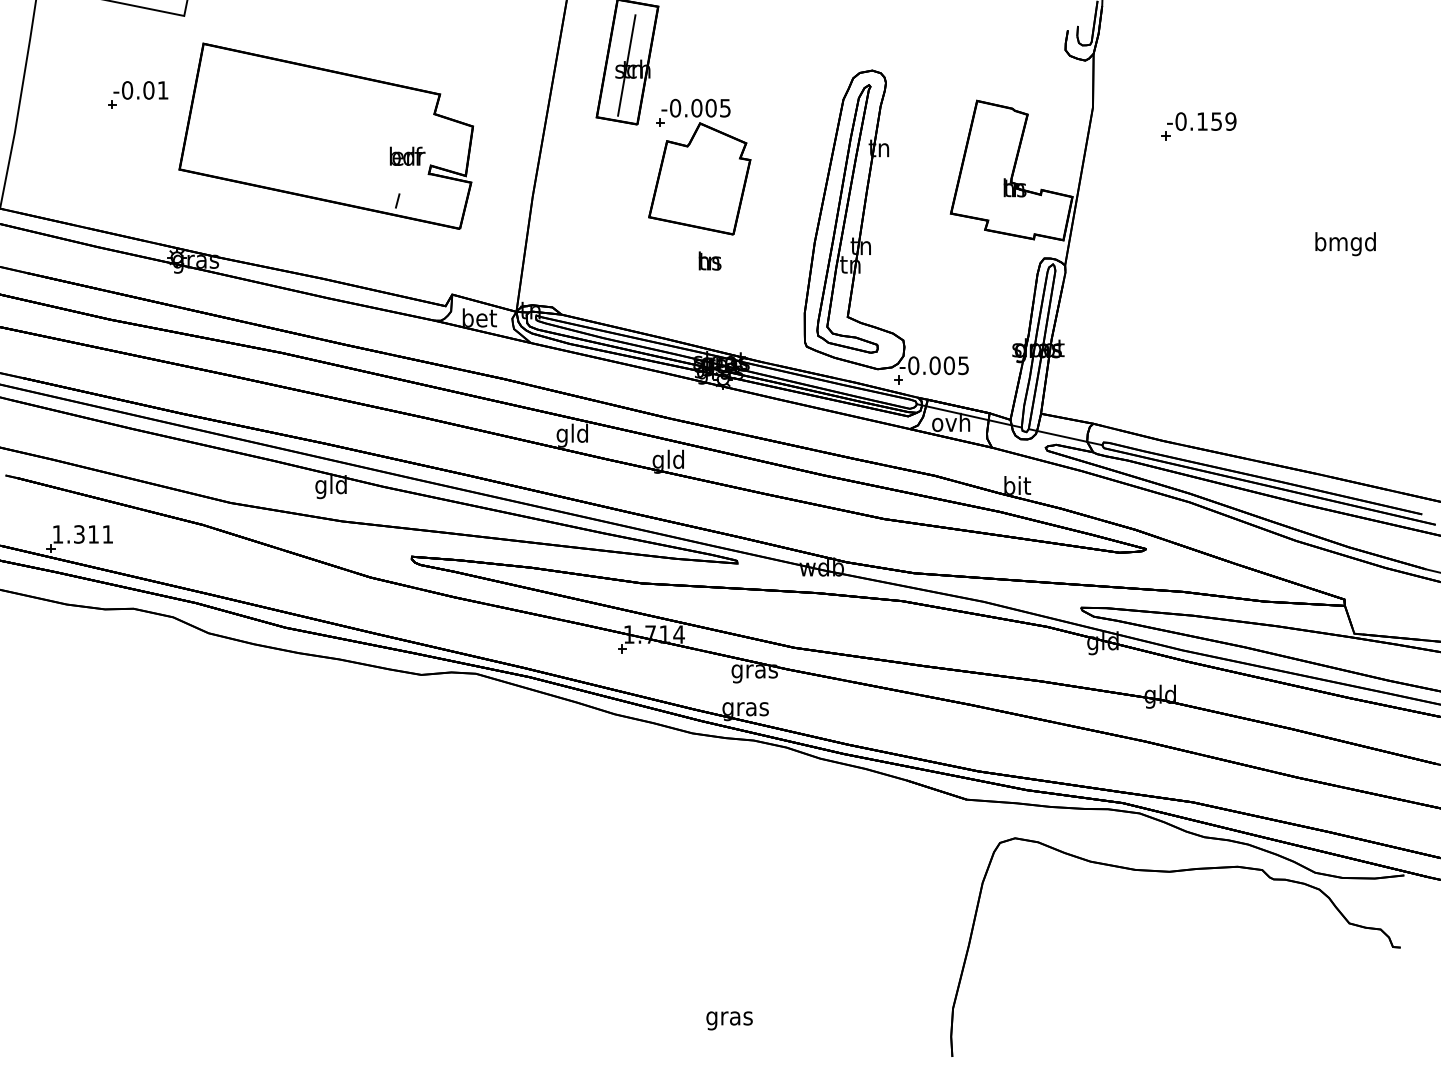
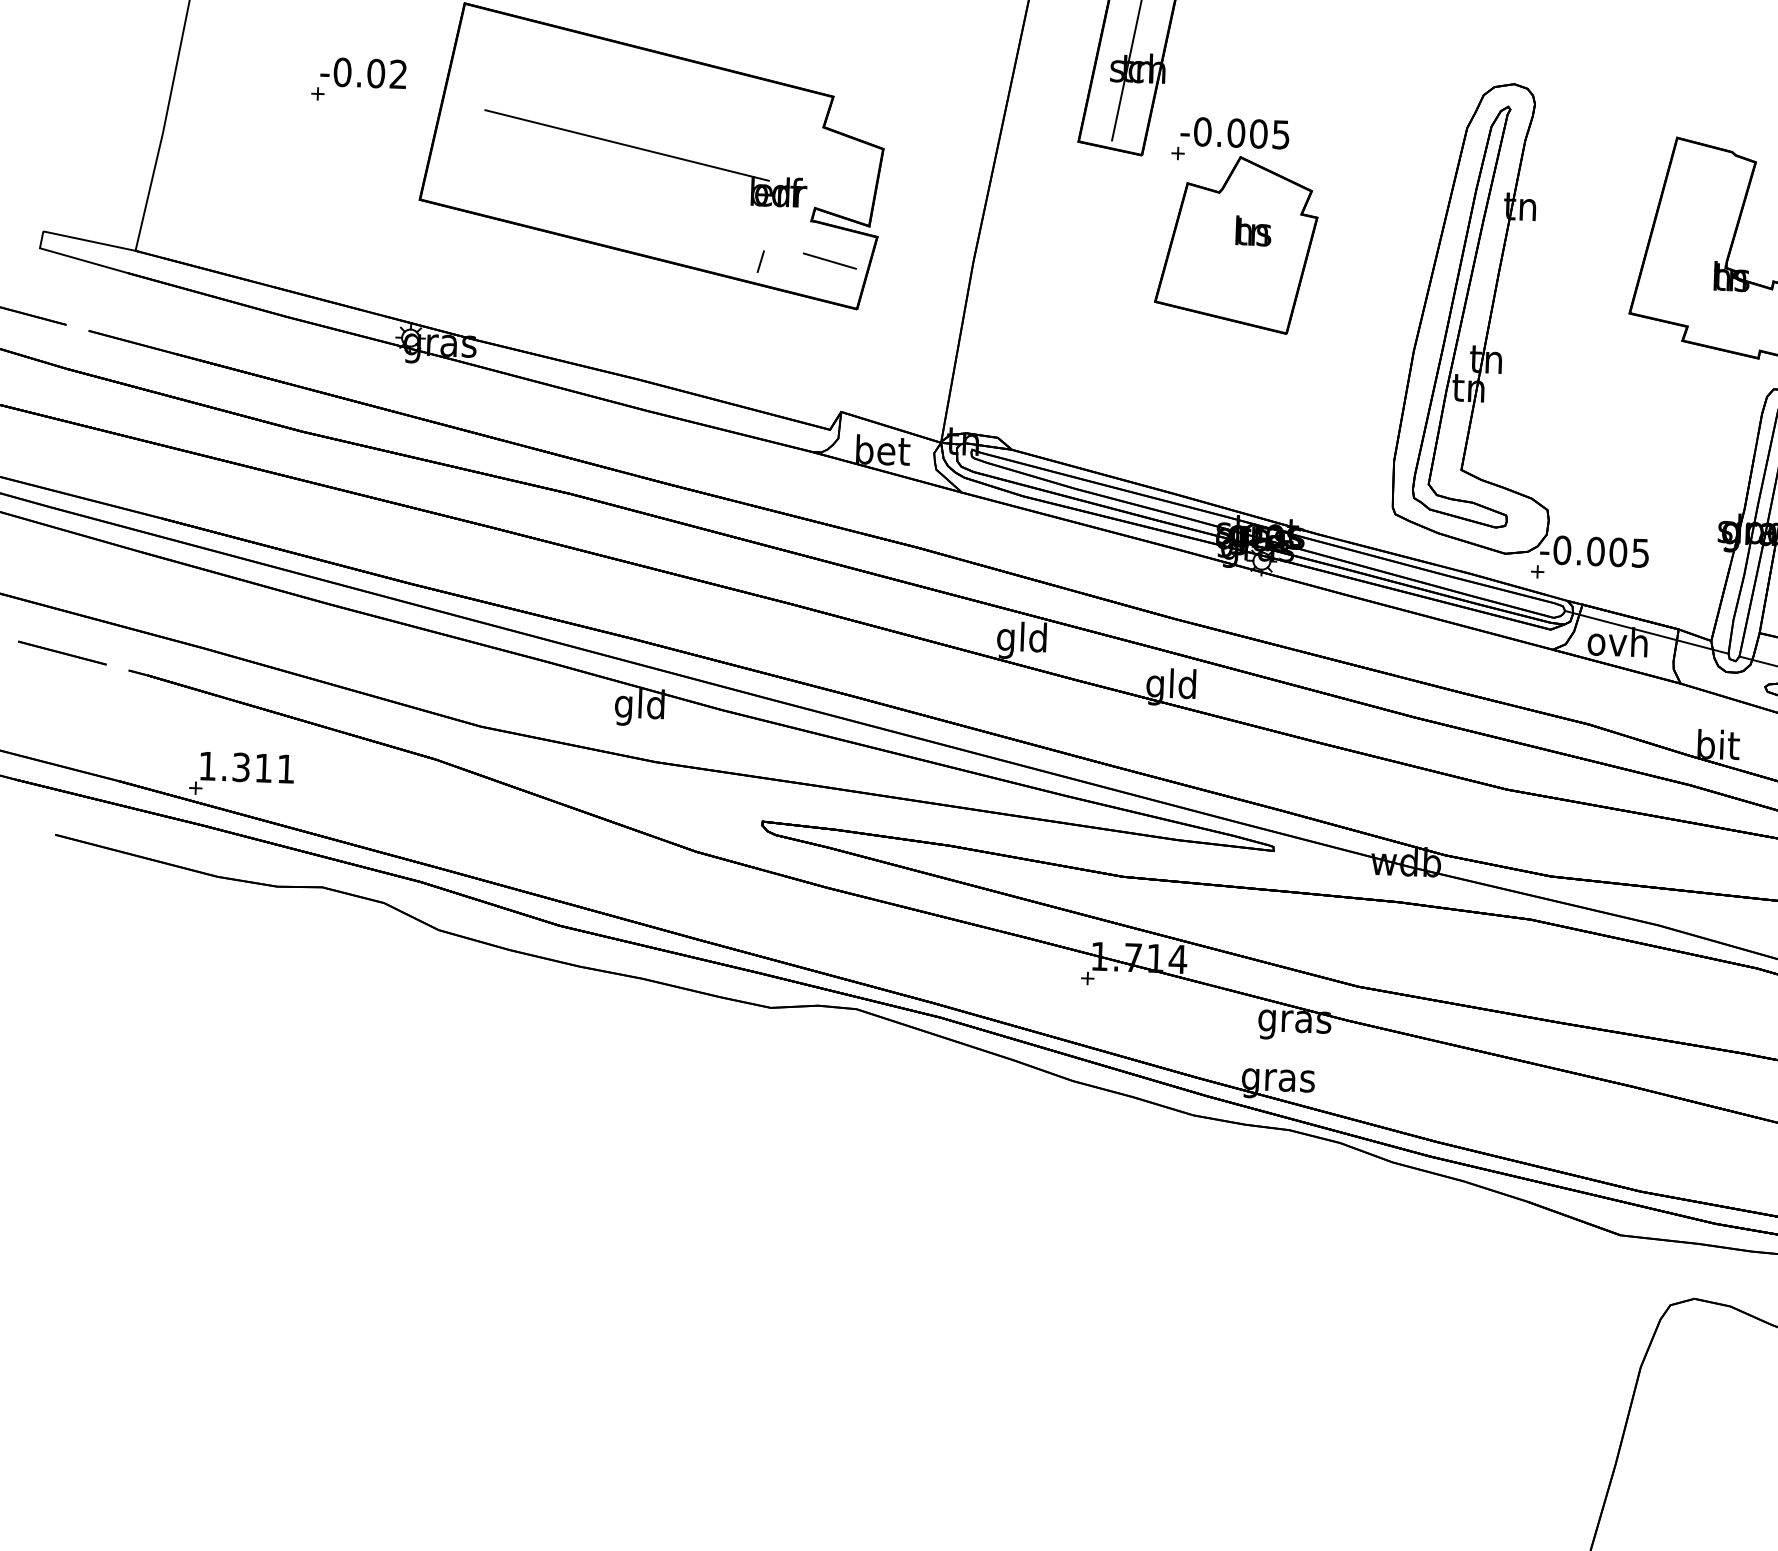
text: (162, 90) -> (397, 74), -0.01 -> -0.02
line: (309, 130) -> (626, 145), added
line: (441, 198) -> (829, 260), added
text: (709, 260) -> (1252, 230), moved

